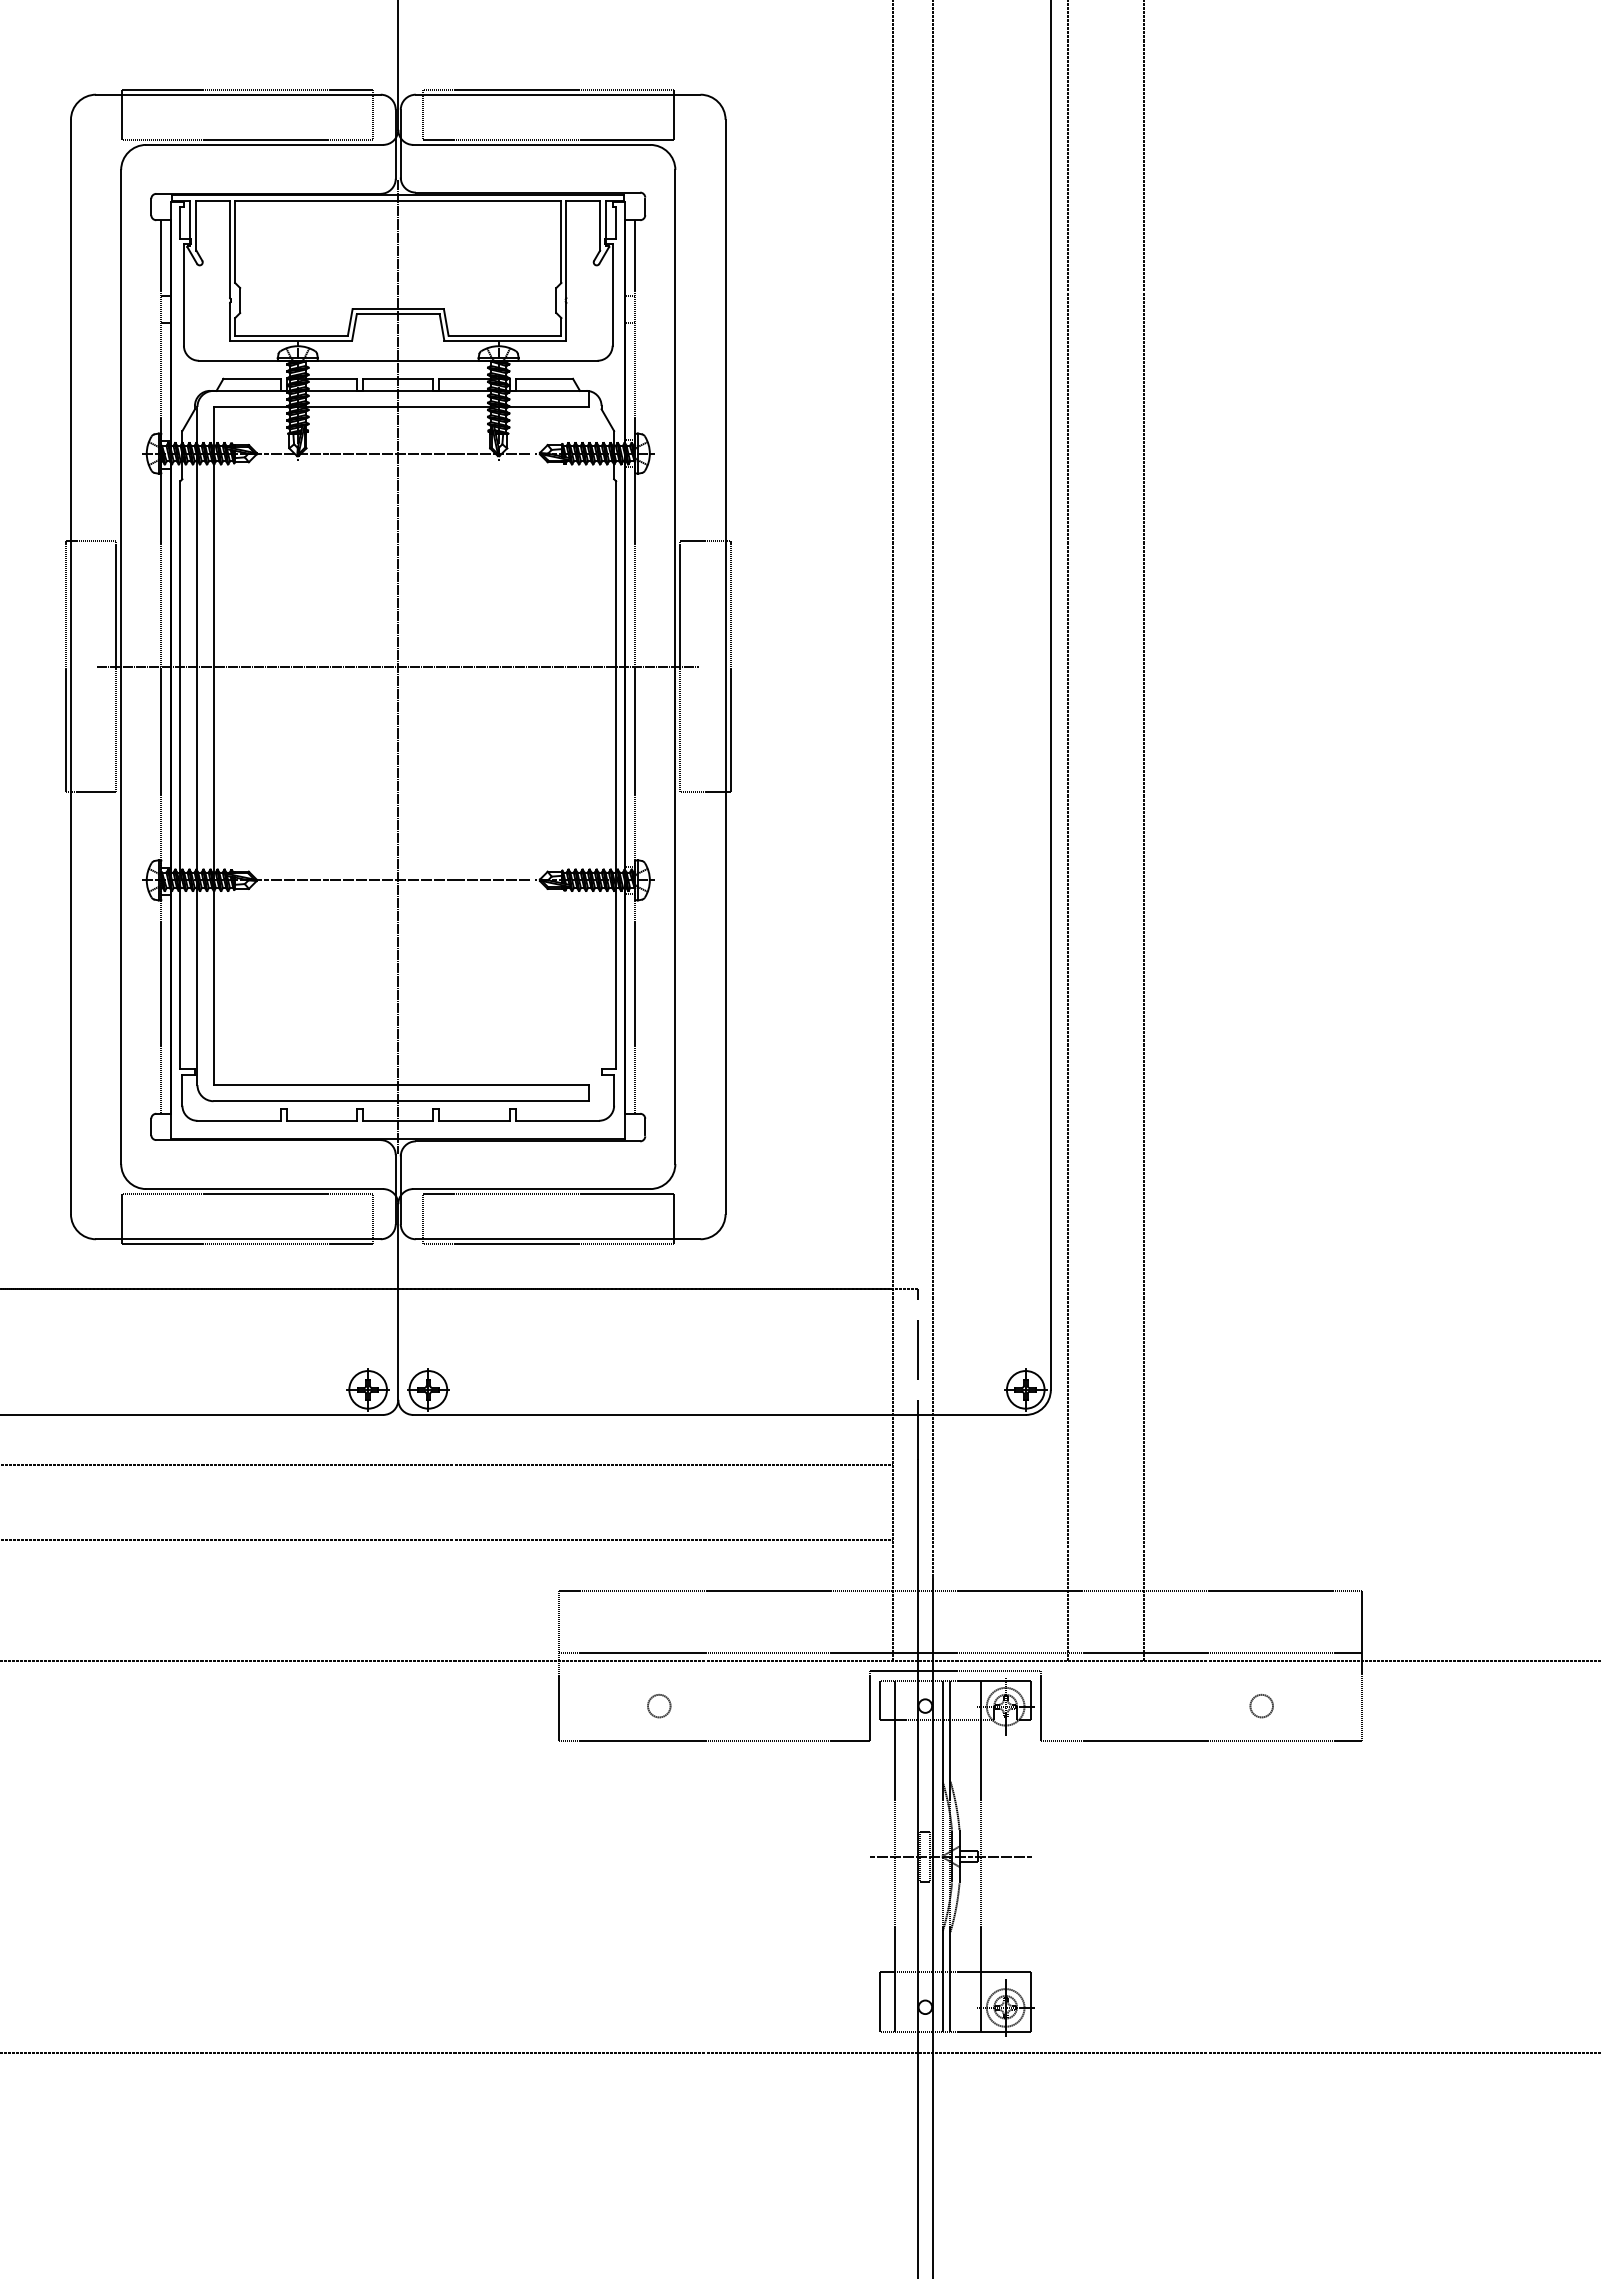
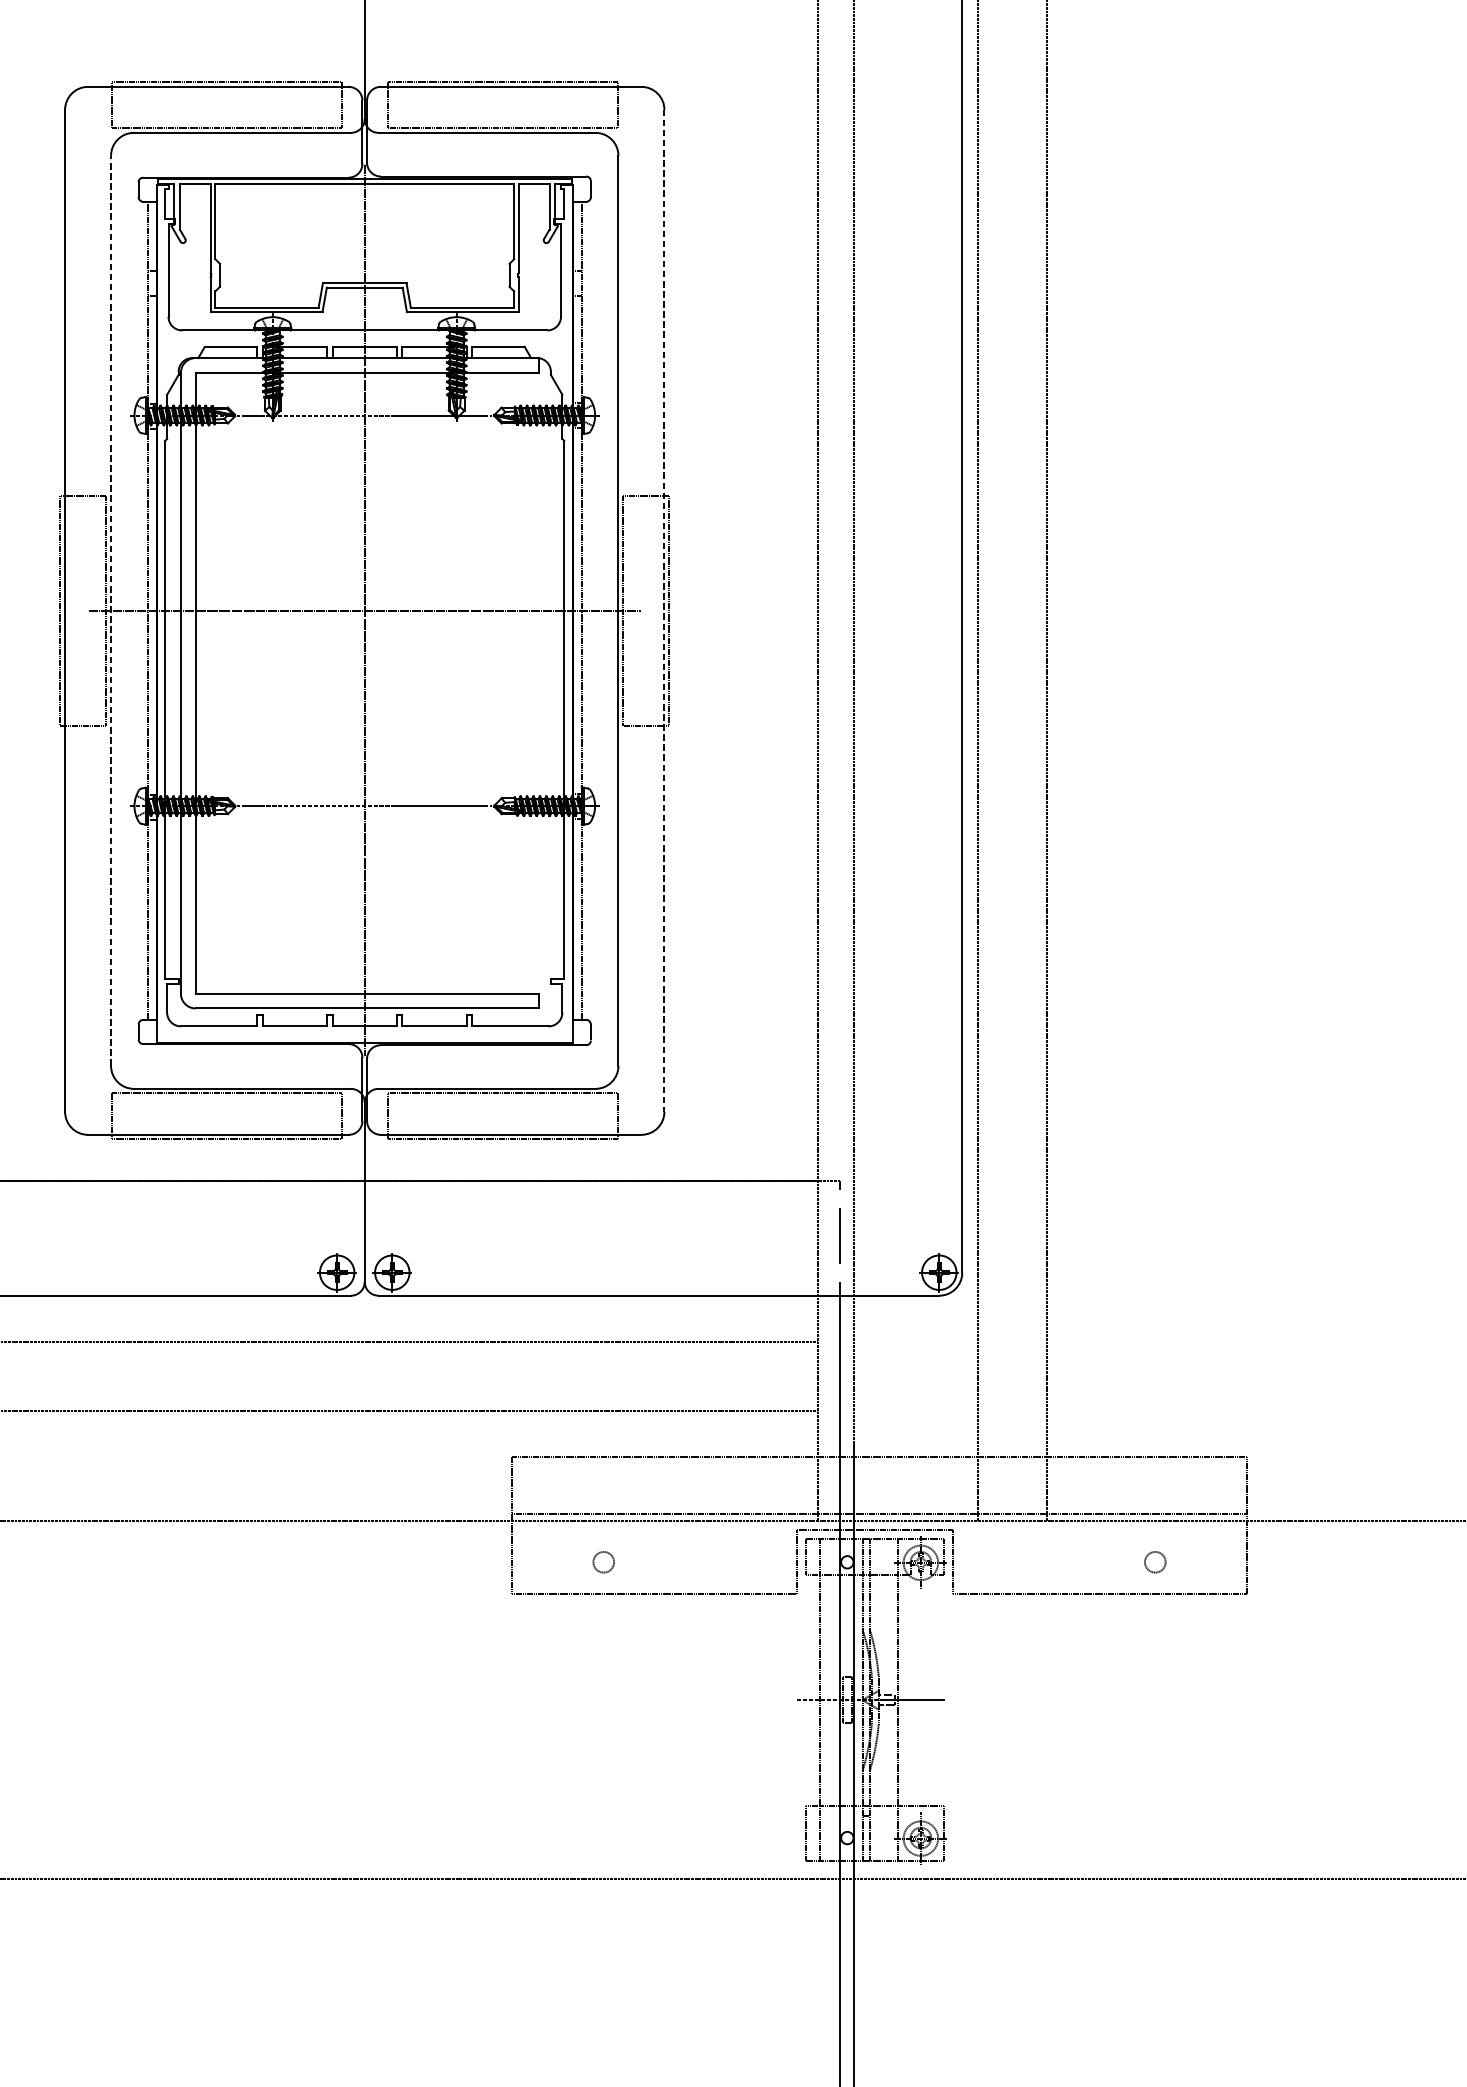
line: (121, 666) -> (111, 610), solid -> dashed
line: (725, 667) -> (664, 611), solid -> dashed

